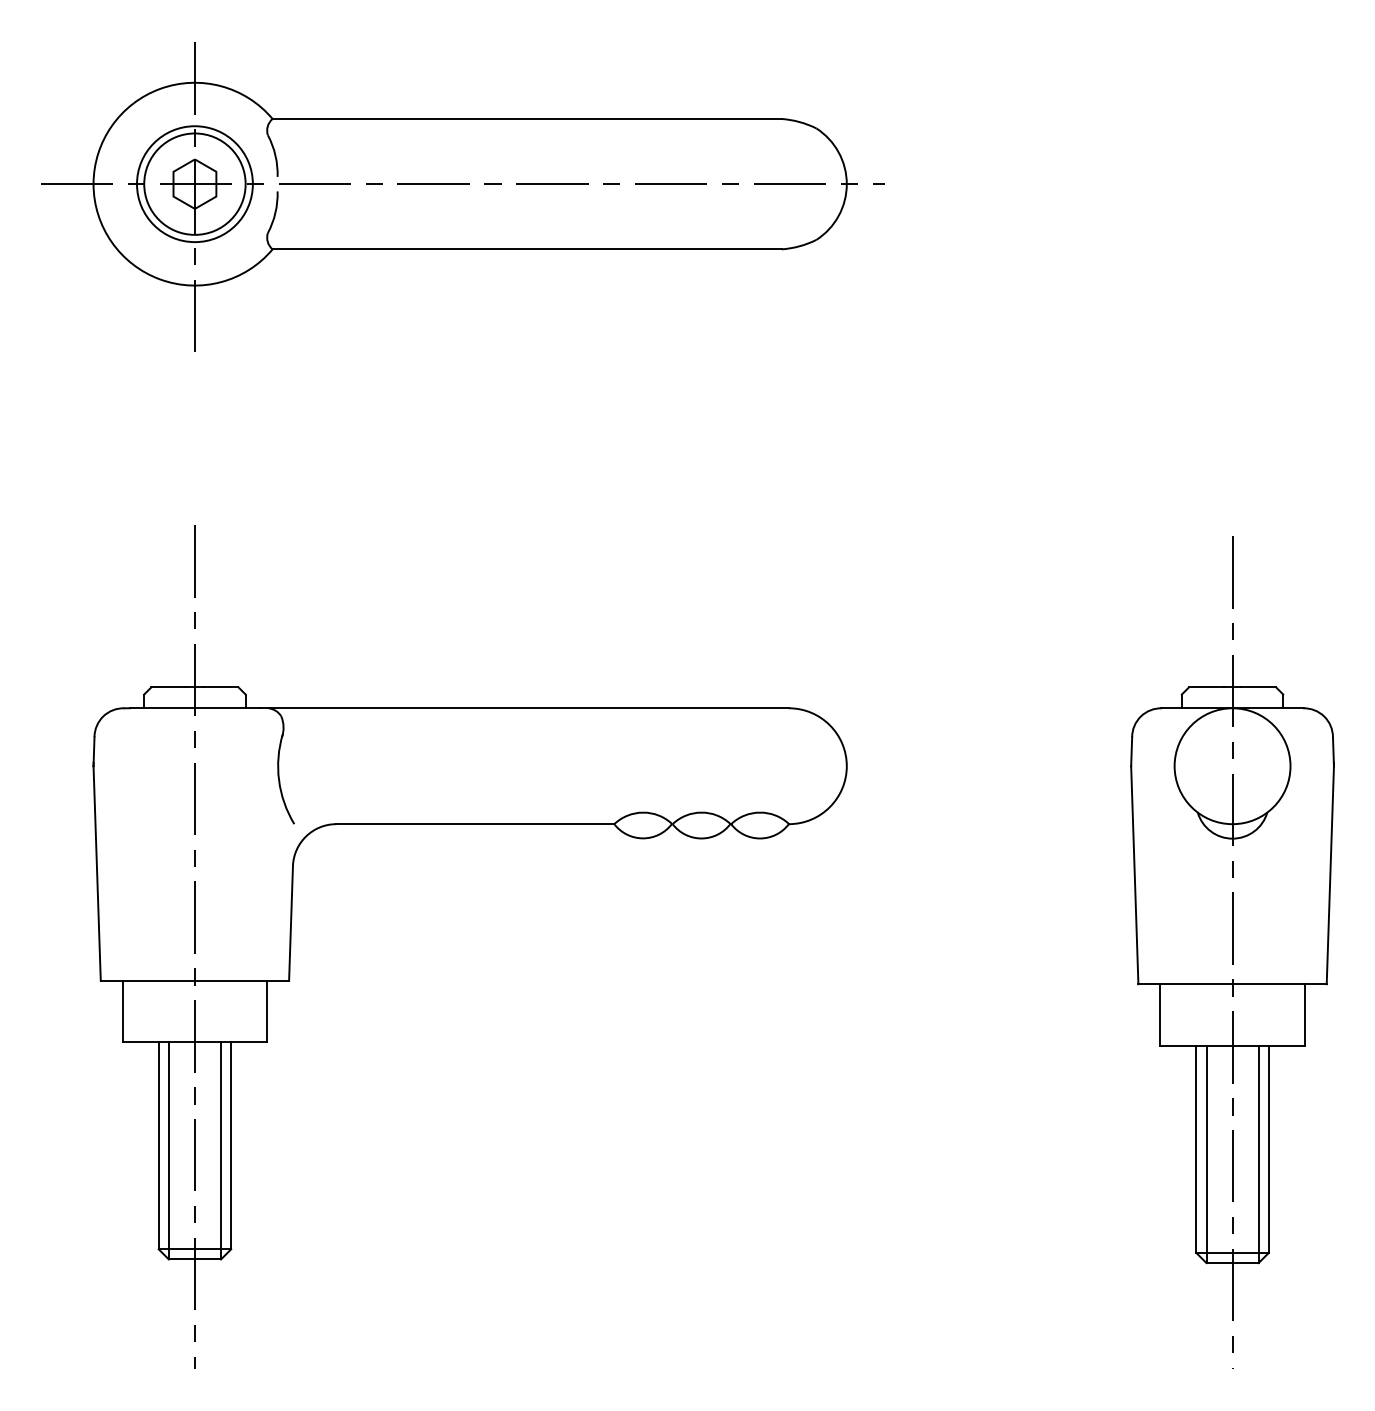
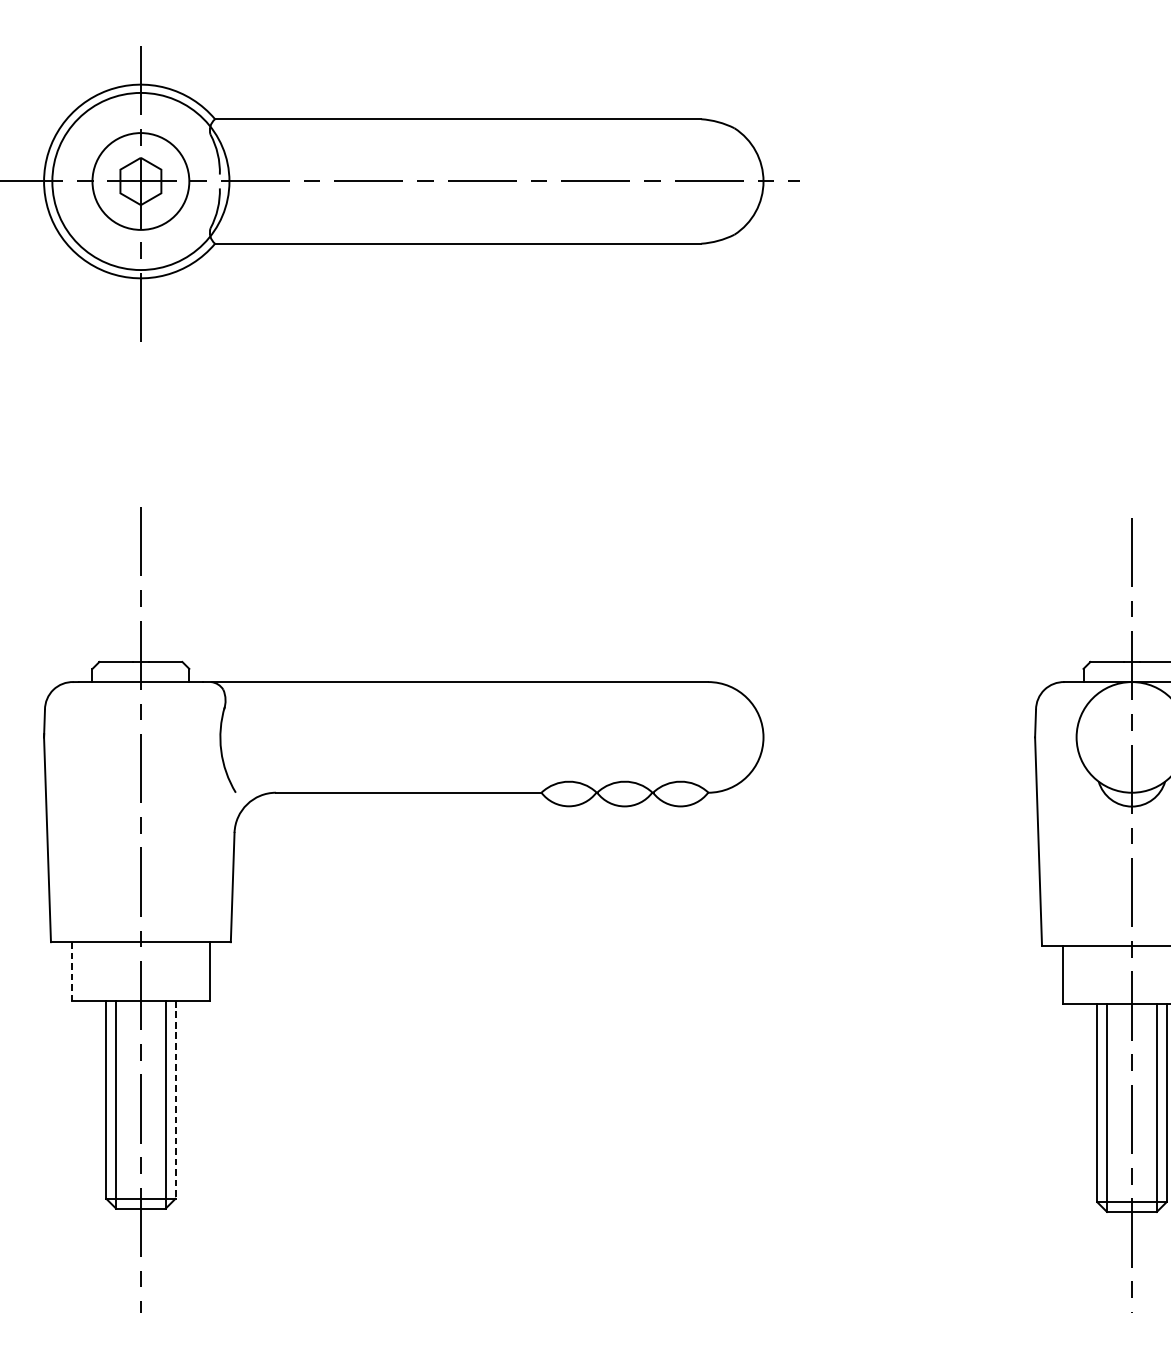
circle: (194, 184) -> (140, 181), size x1.6
line: (122, 1011) -> (71, 971), solid -> dashed
line: (231, 1145) -> (175, 1099), solid -> dashed

